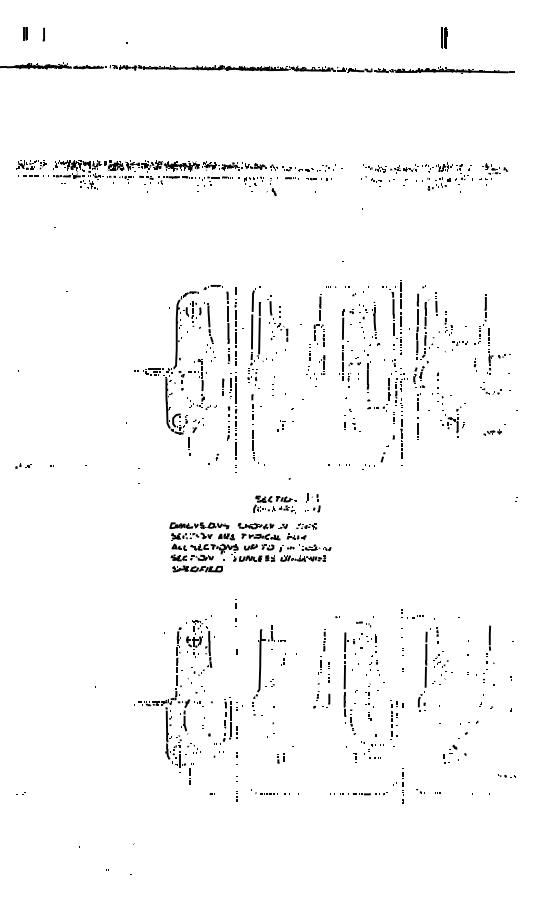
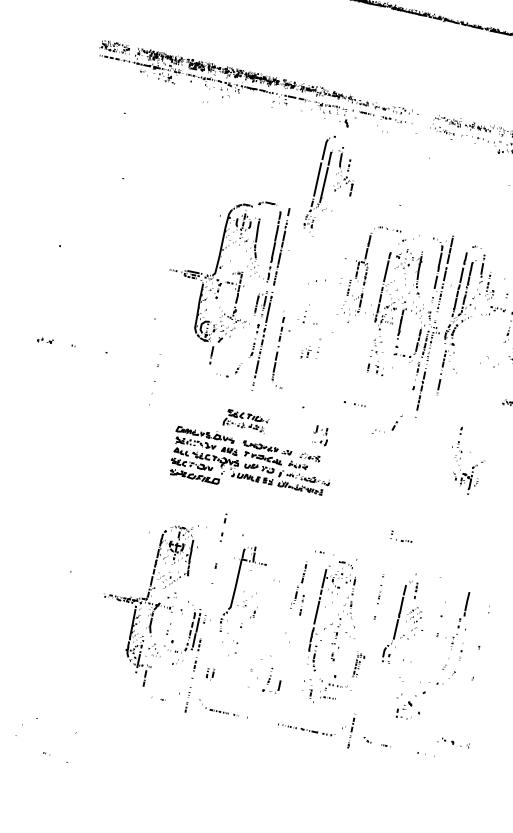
part: (267, 337) -> (331, 188), moved
part: (448, 404) -> (465, 460), moved
part: (381, 458) -> (393, 426), moved
part: (274, 504) -> (245, 421), moved
part: (412, 613) -> (401, 536), moved
part: (283, 659) -> (254, 612), moved
part: (321, 695) -> (272, 680), moved
part: (396, 719) -> (358, 664), size x0.6
part: (236, 758) -> (194, 670), size x1.4
part: (280, 758) -> (209, 673), moved
part: (506, 775) -> (454, 742), size x1.6

